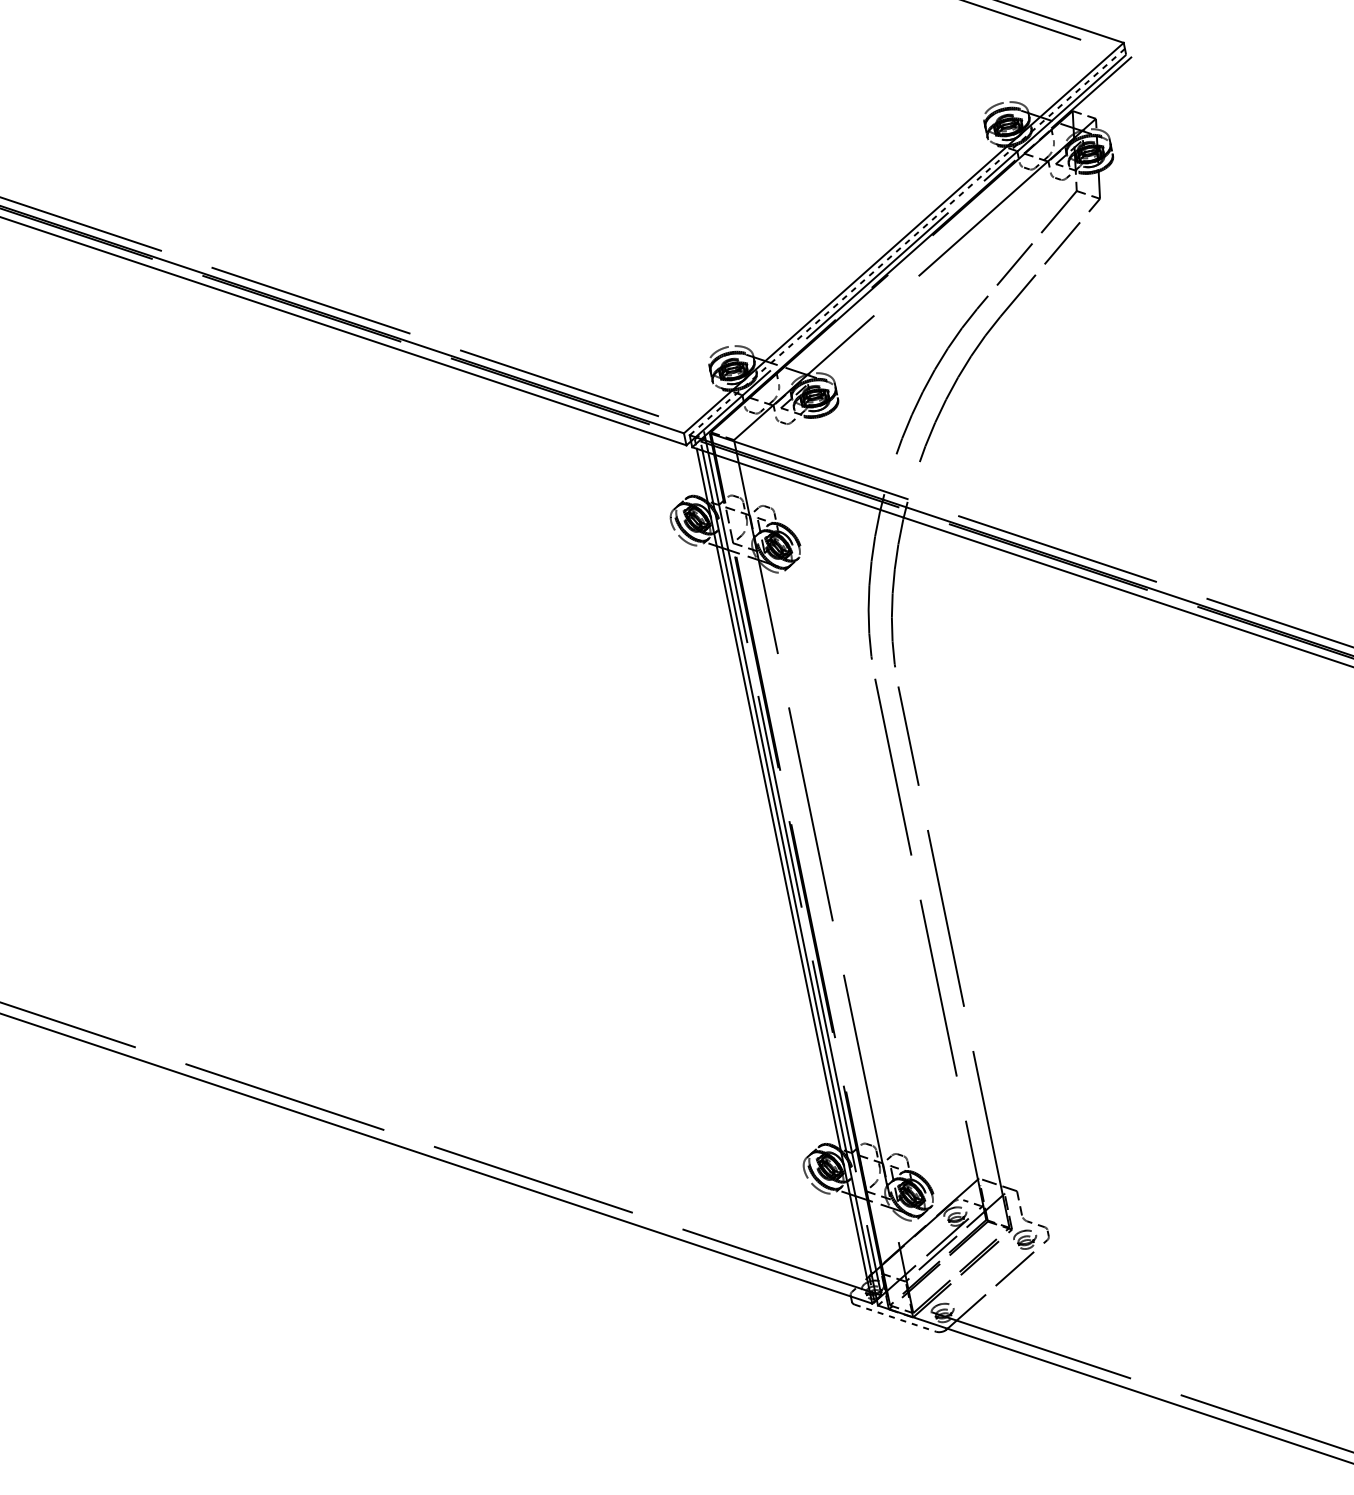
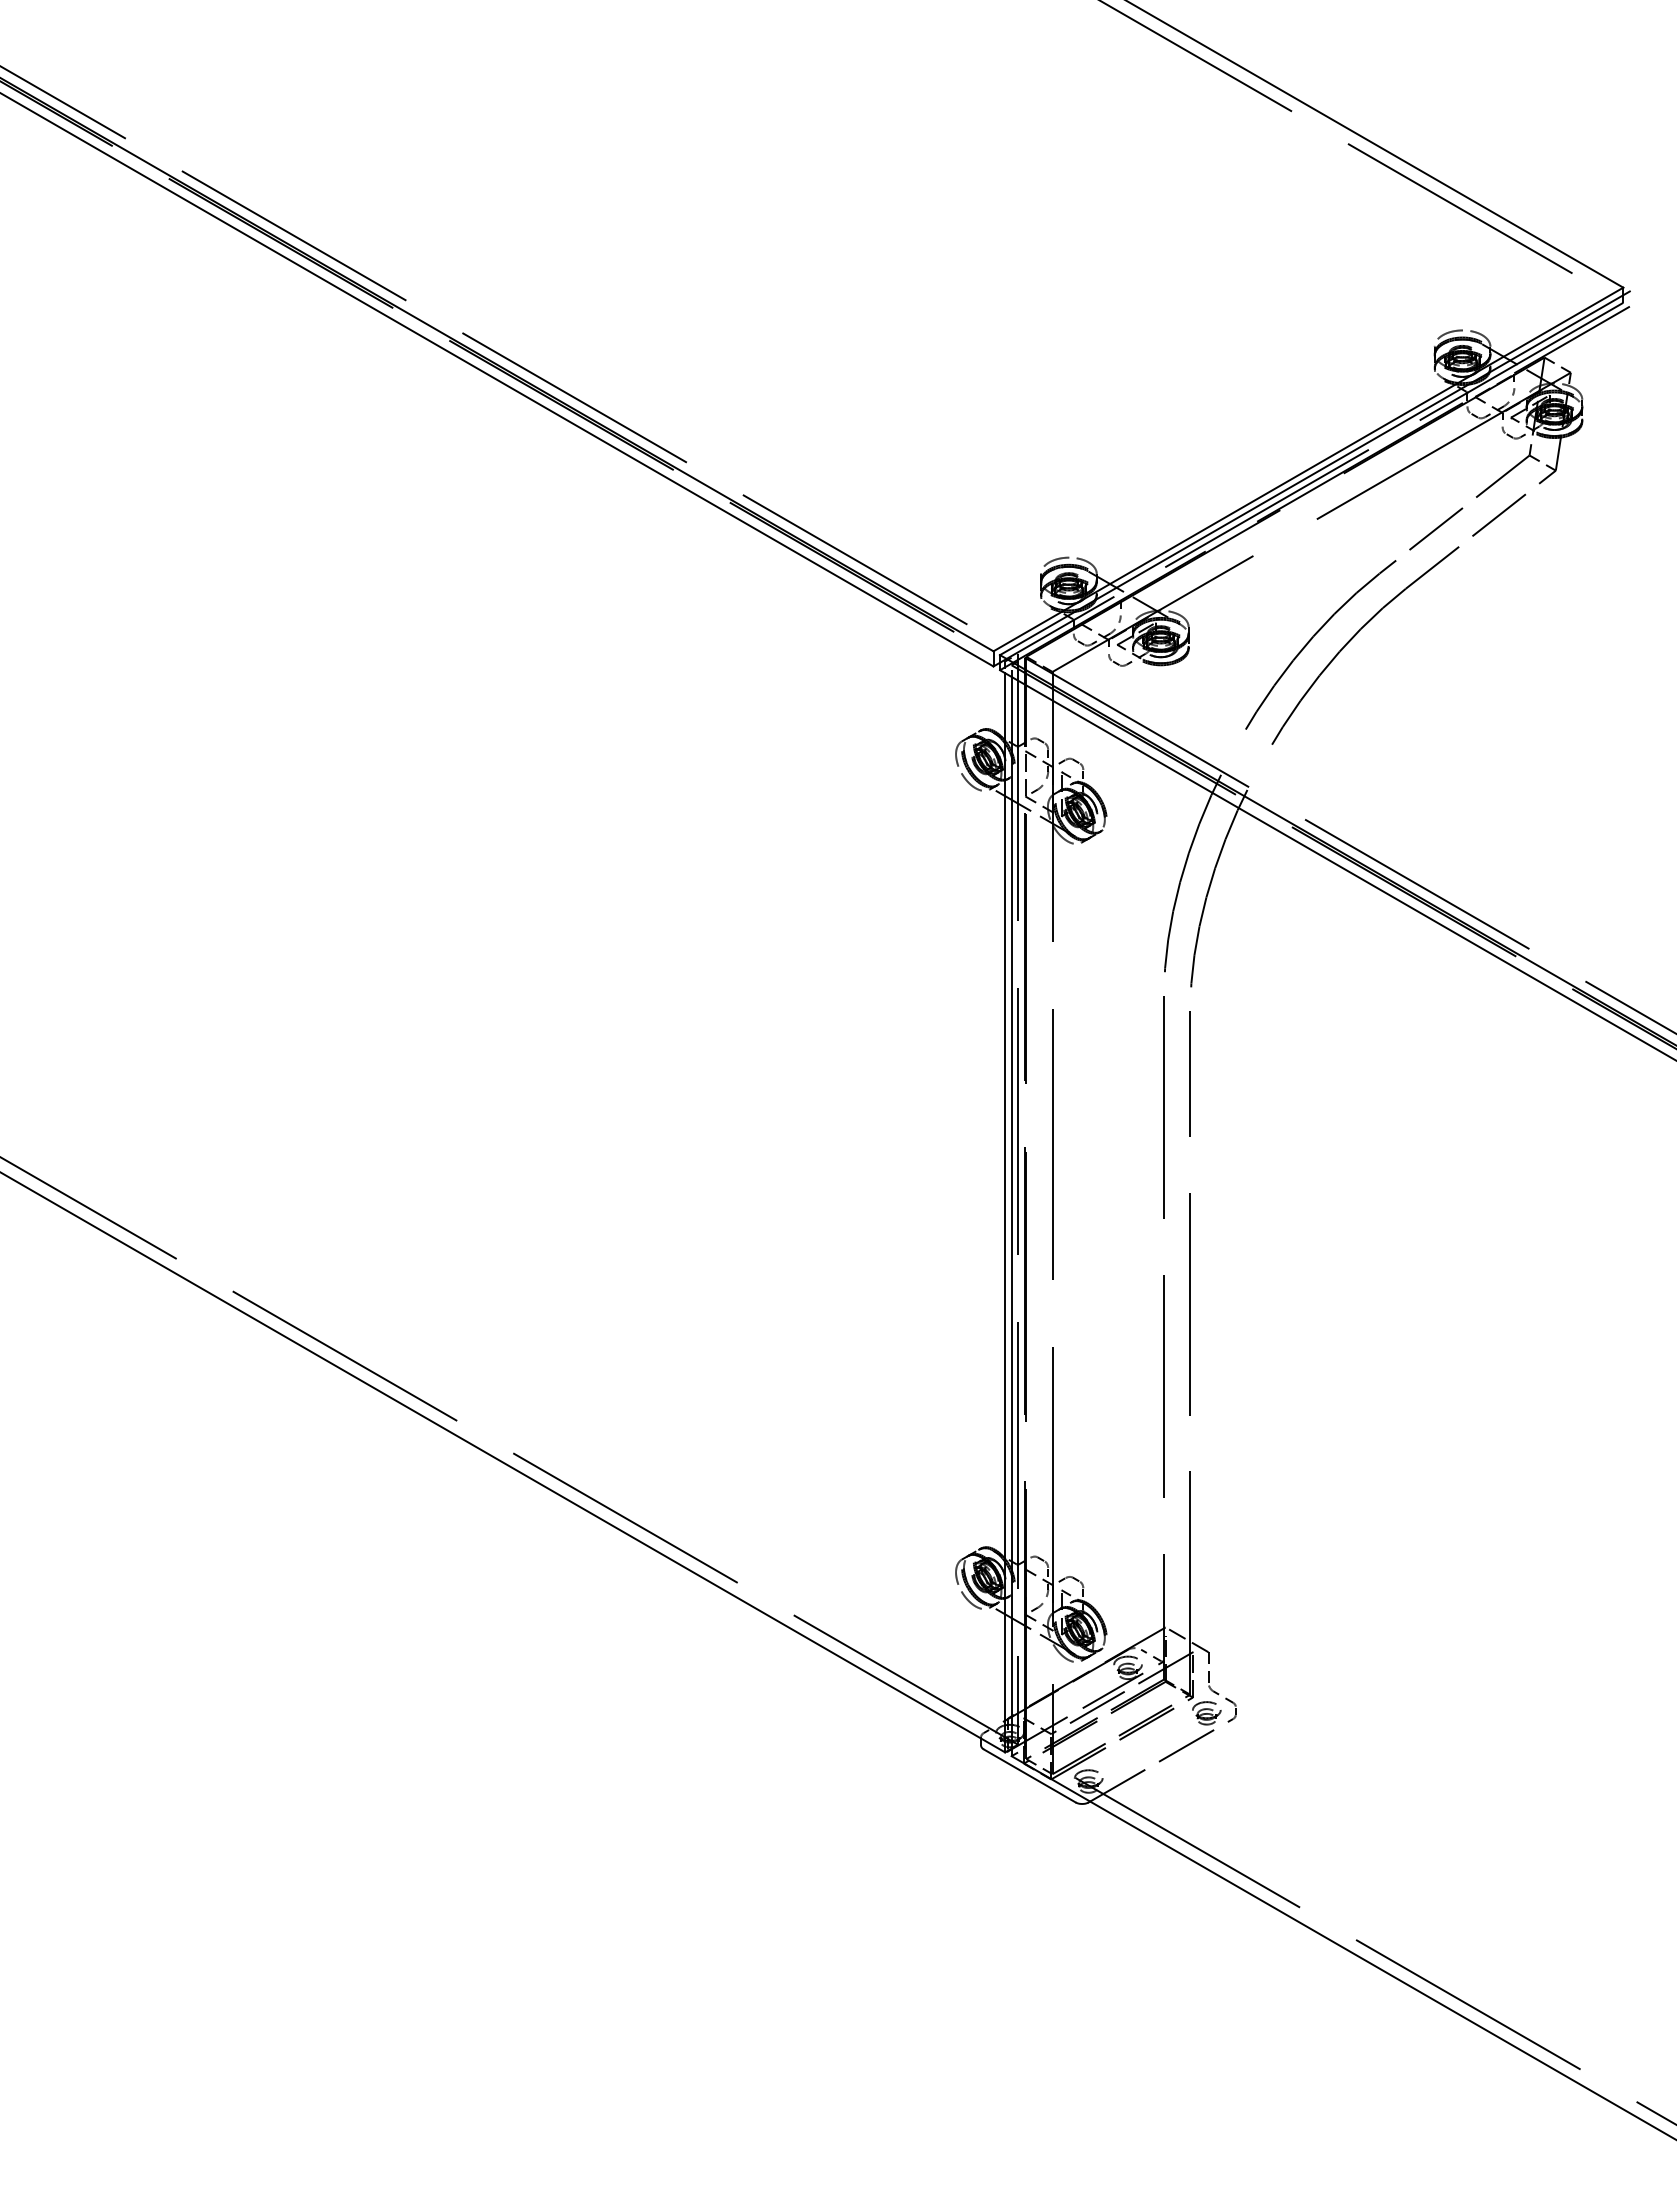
line: (909, 240) -> (1314, 473), dashed -> solid
line: (896, 1318) -> (1030, 1776), dashed -> solid

